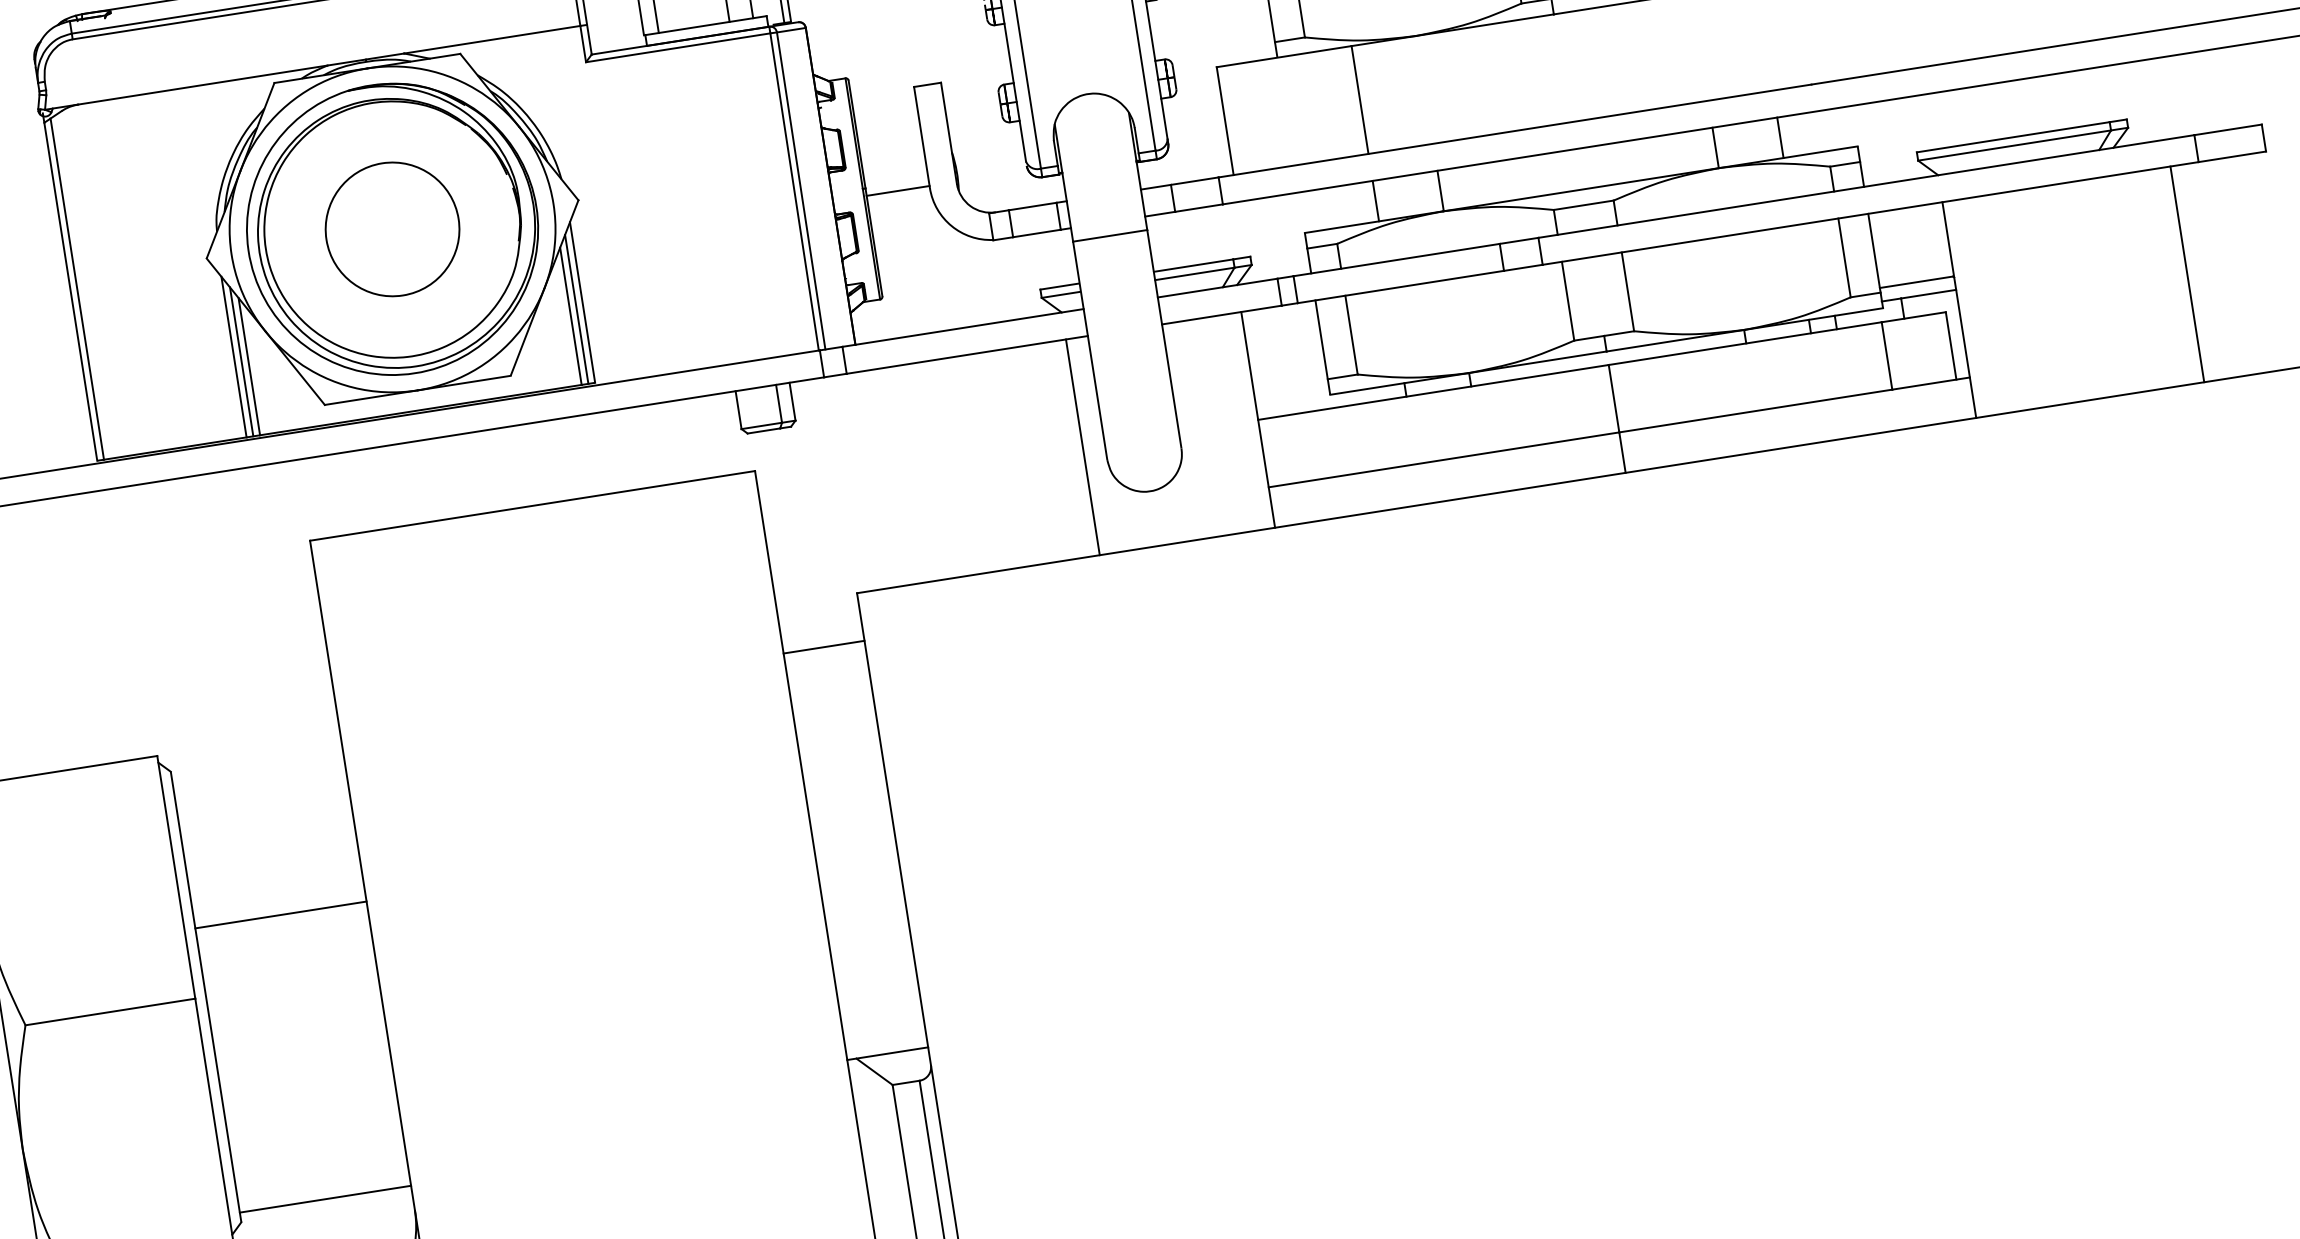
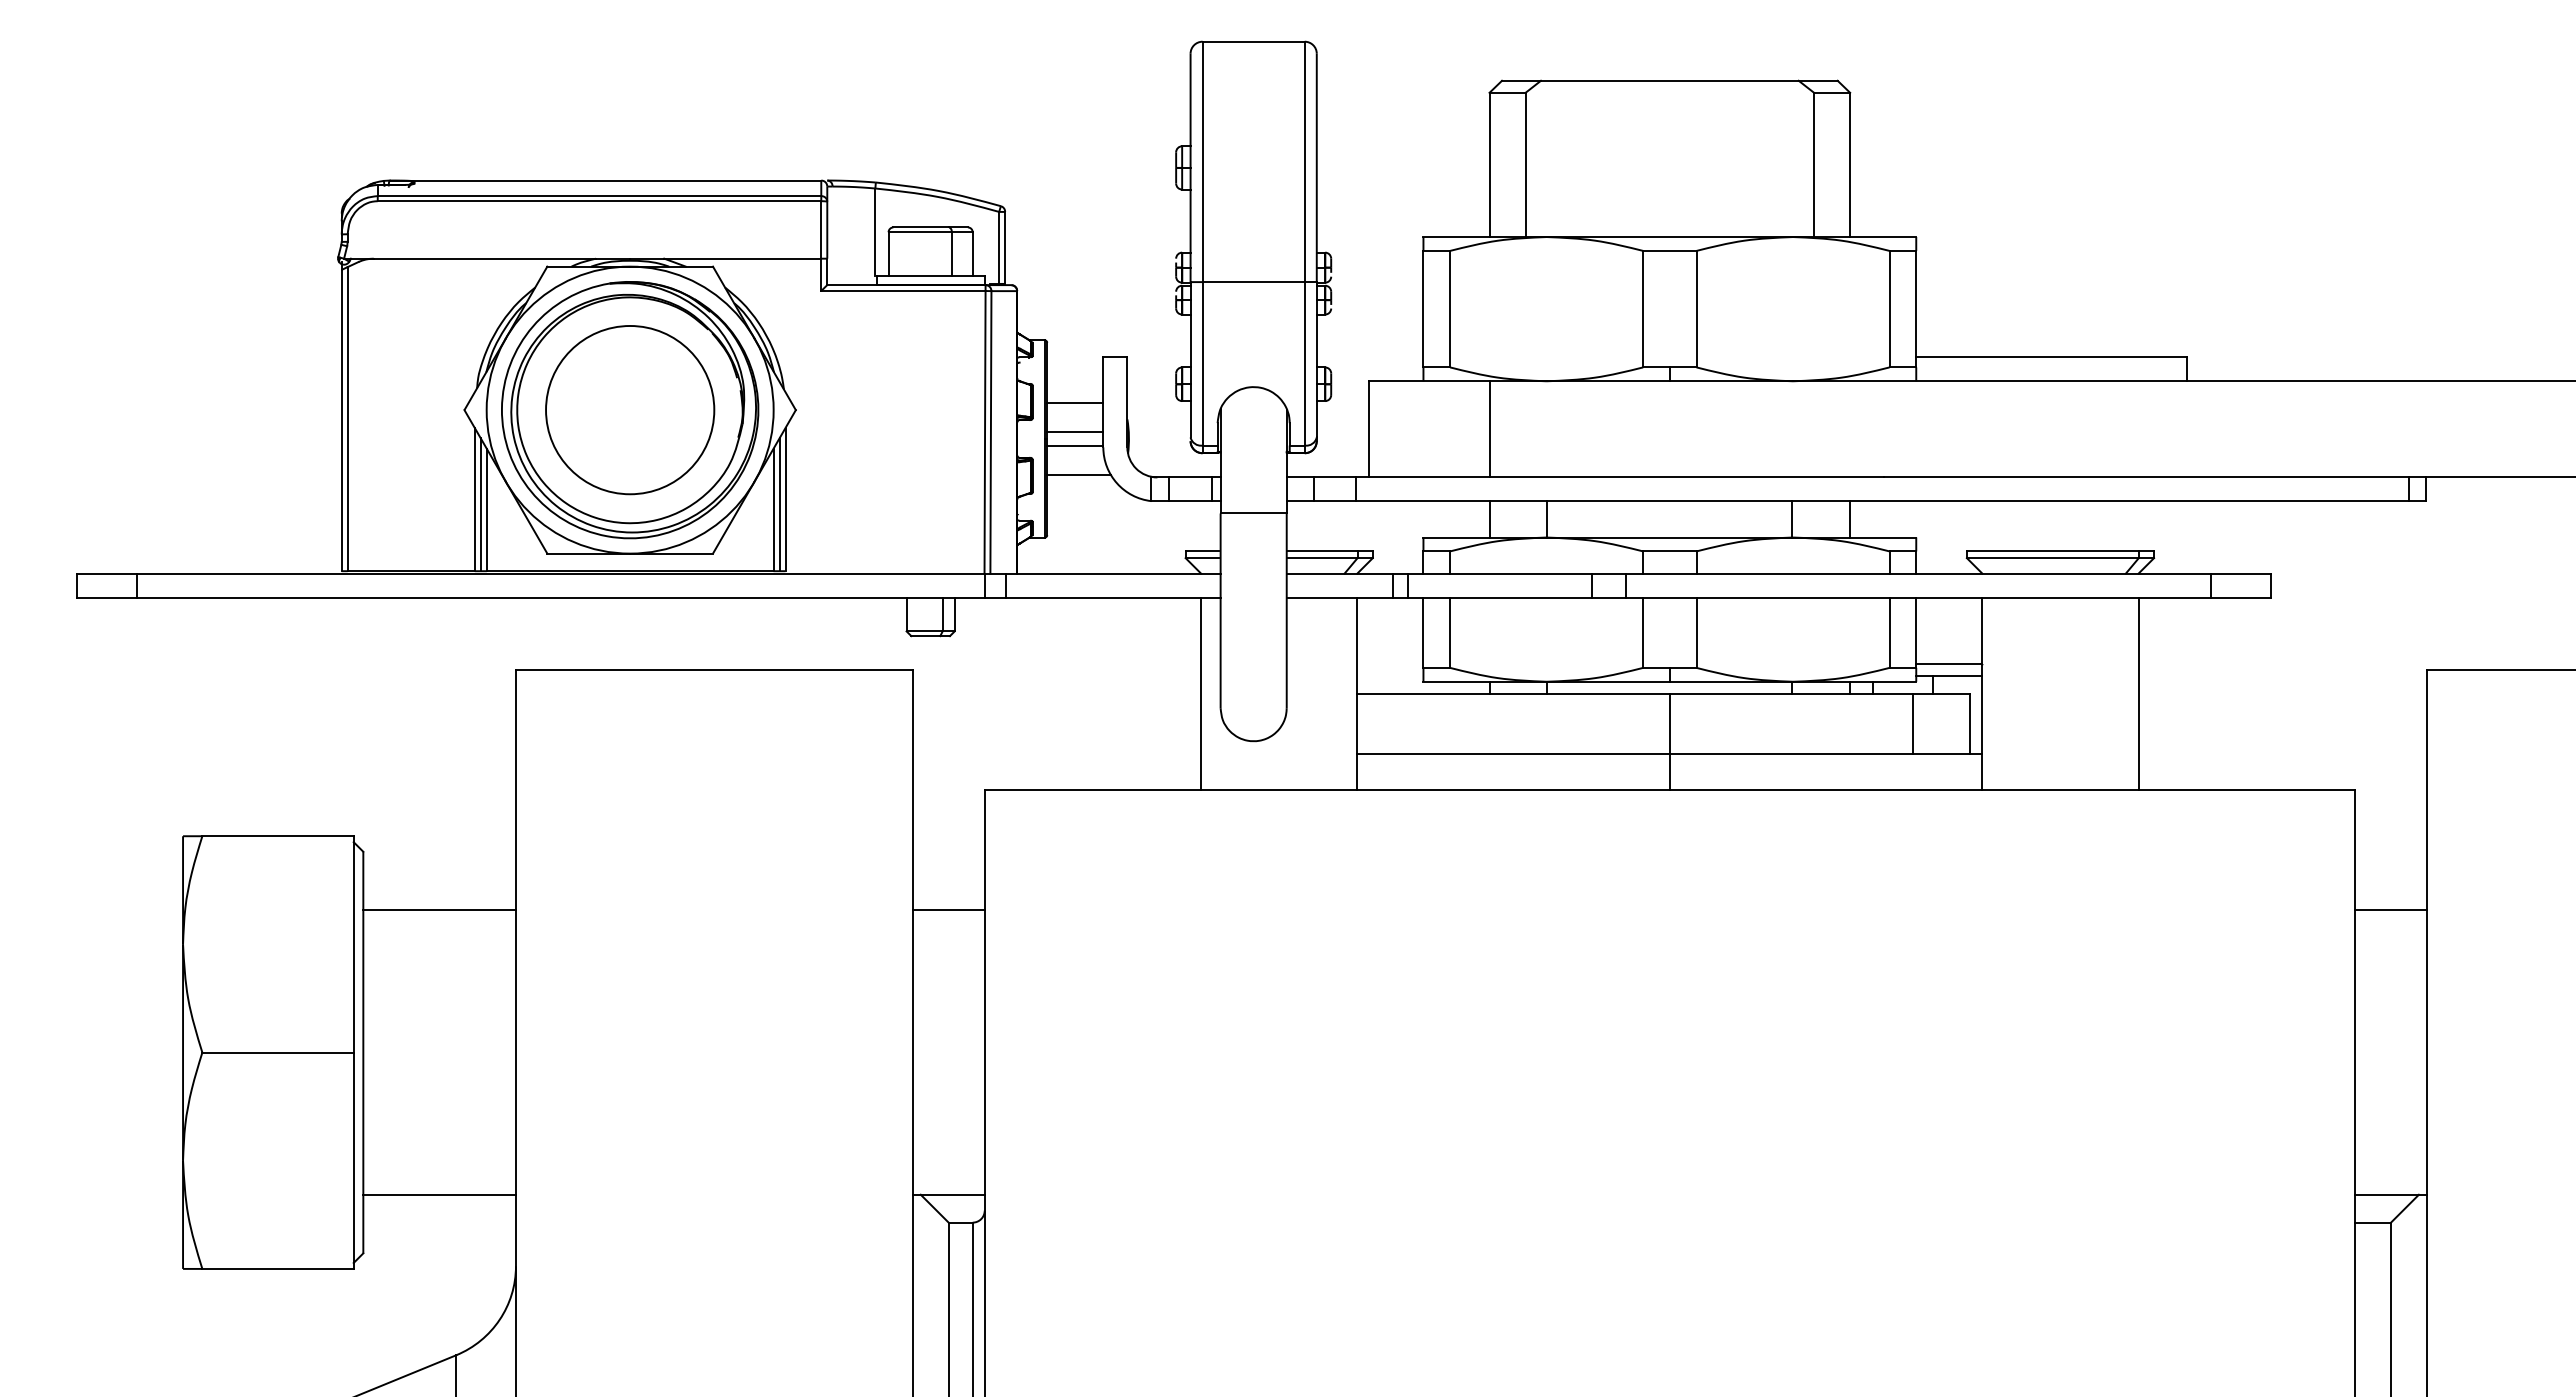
line: (890, 142) -> (1075, 402), added
line: (896, 176) -> (1075, 432), added
line: (907, 223) -> (1078, 475), added
circle: (392, 228) -> (630, 409), size x1.43
line: (2187, 274) -> (2138, 693), moved
line: (823, 647) -> (948, 910), moved
line: (280, 915) -> (439, 910), moved
line: (325, 1198) -> (439, 1194), moved

